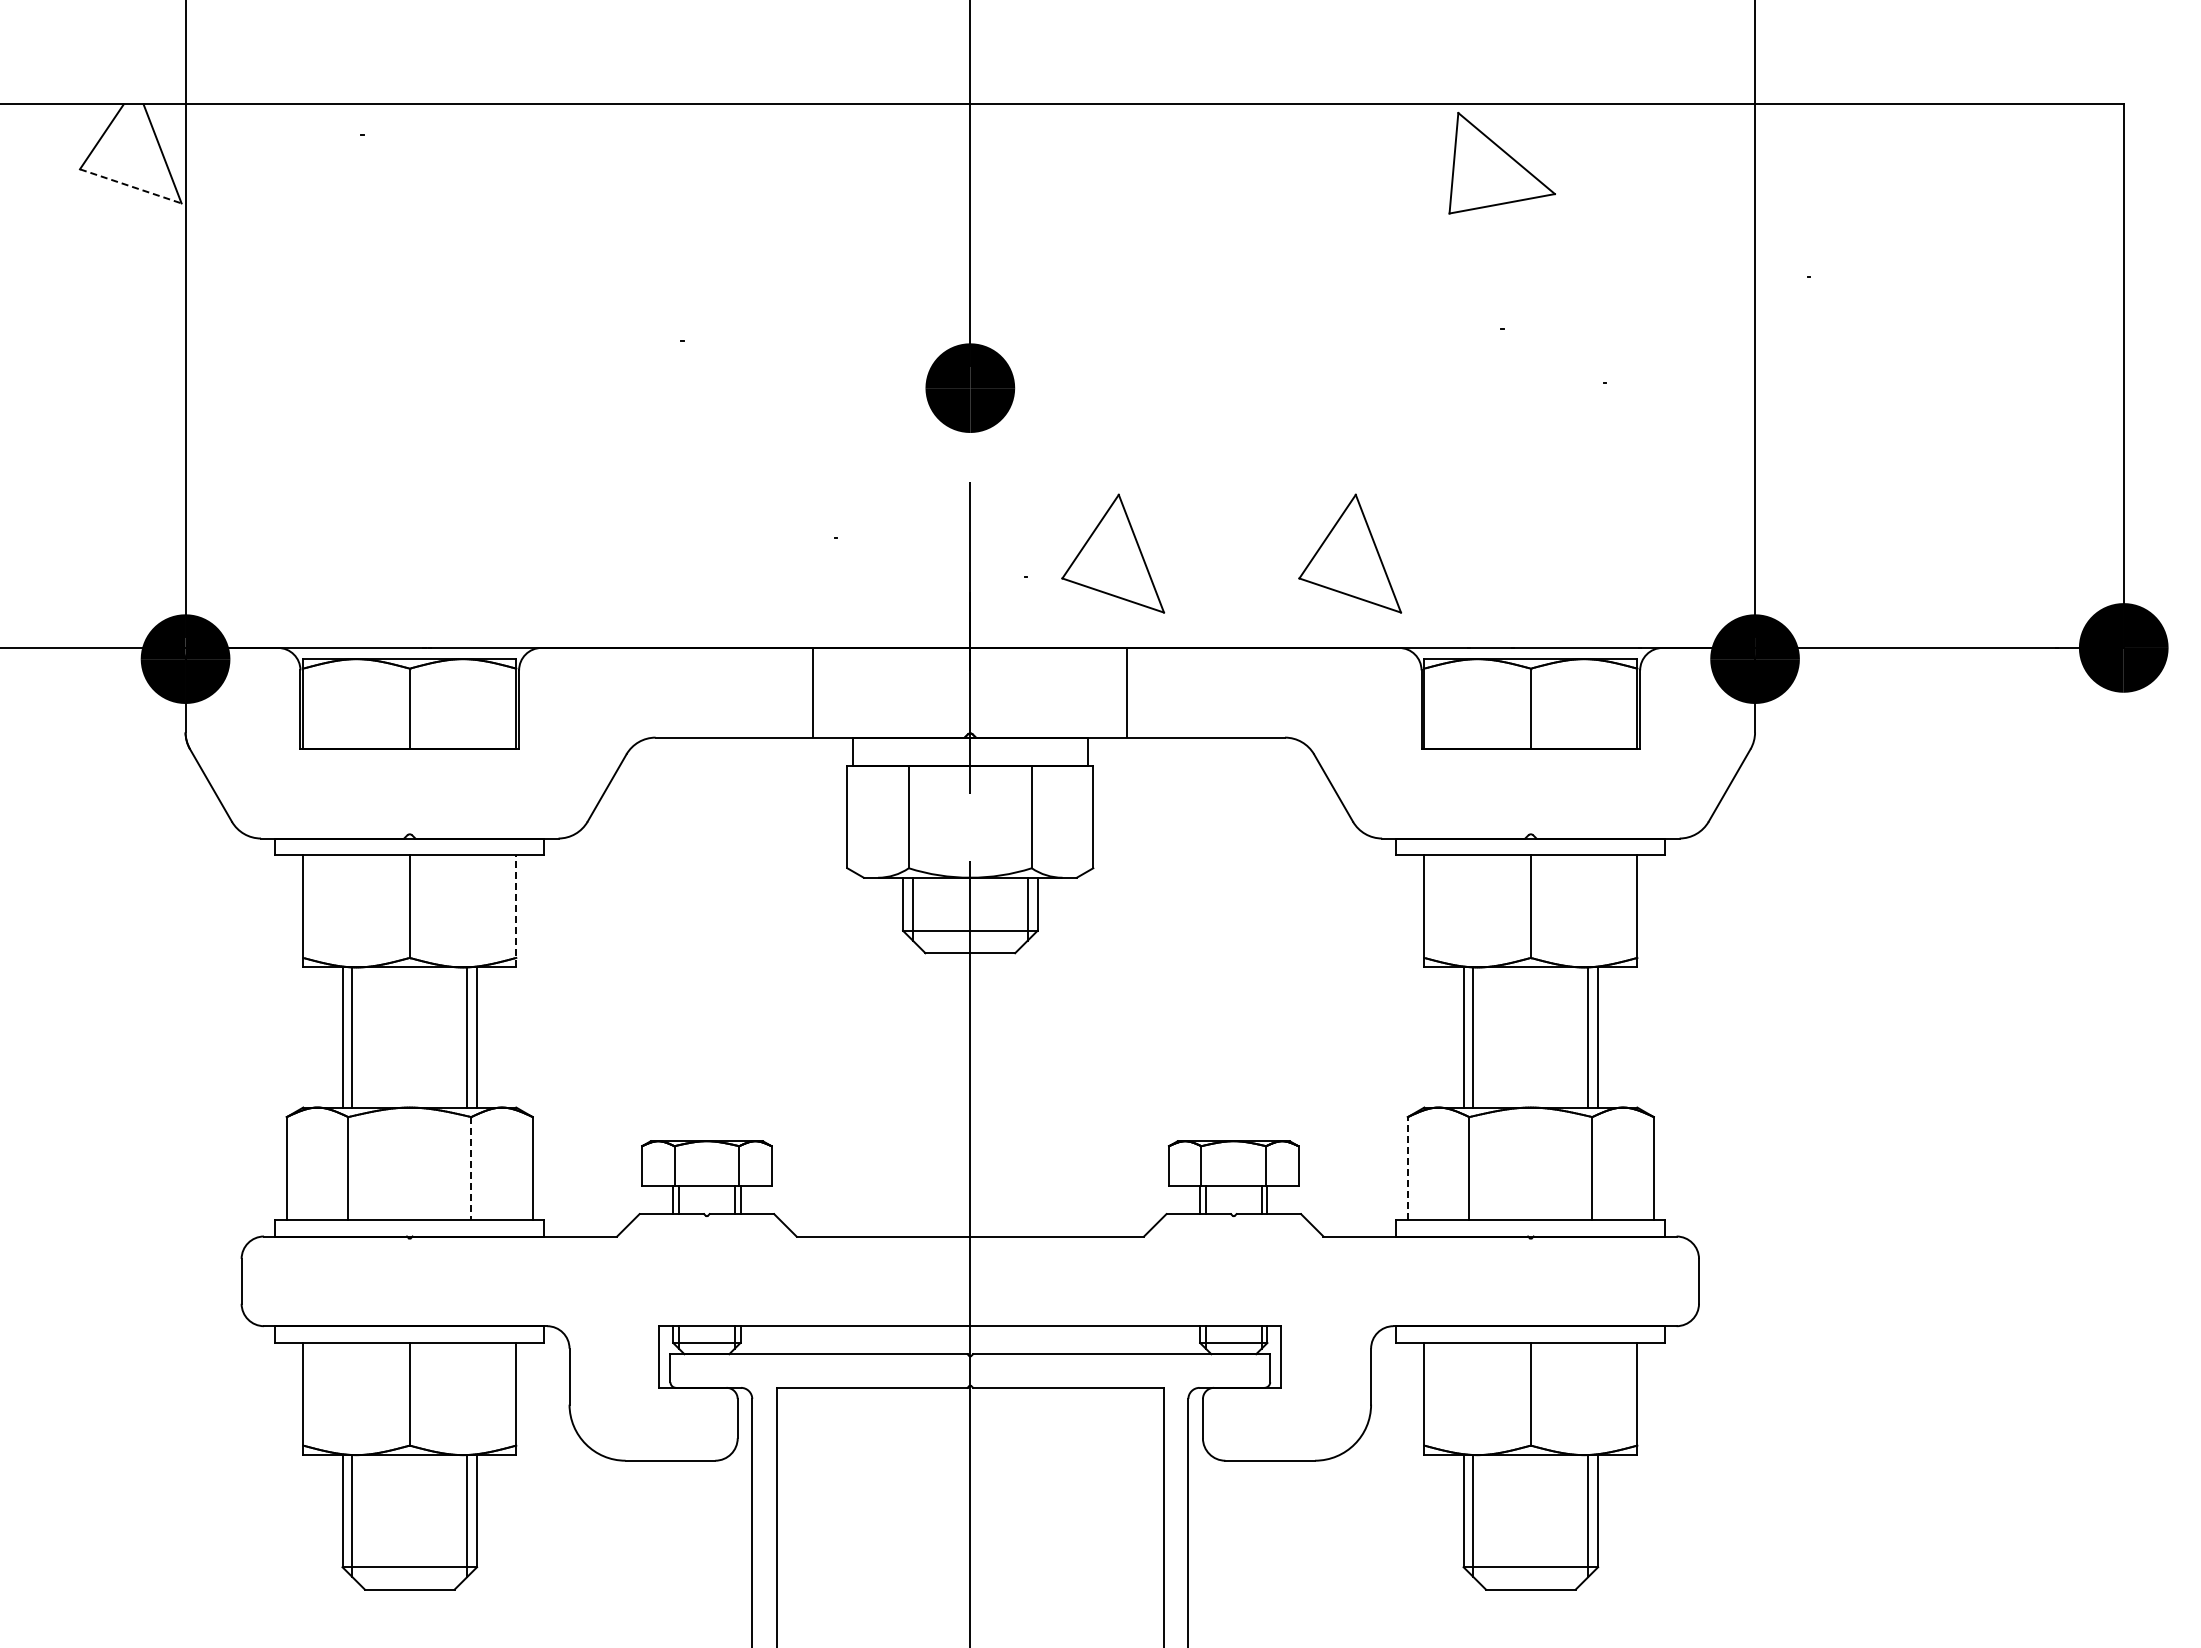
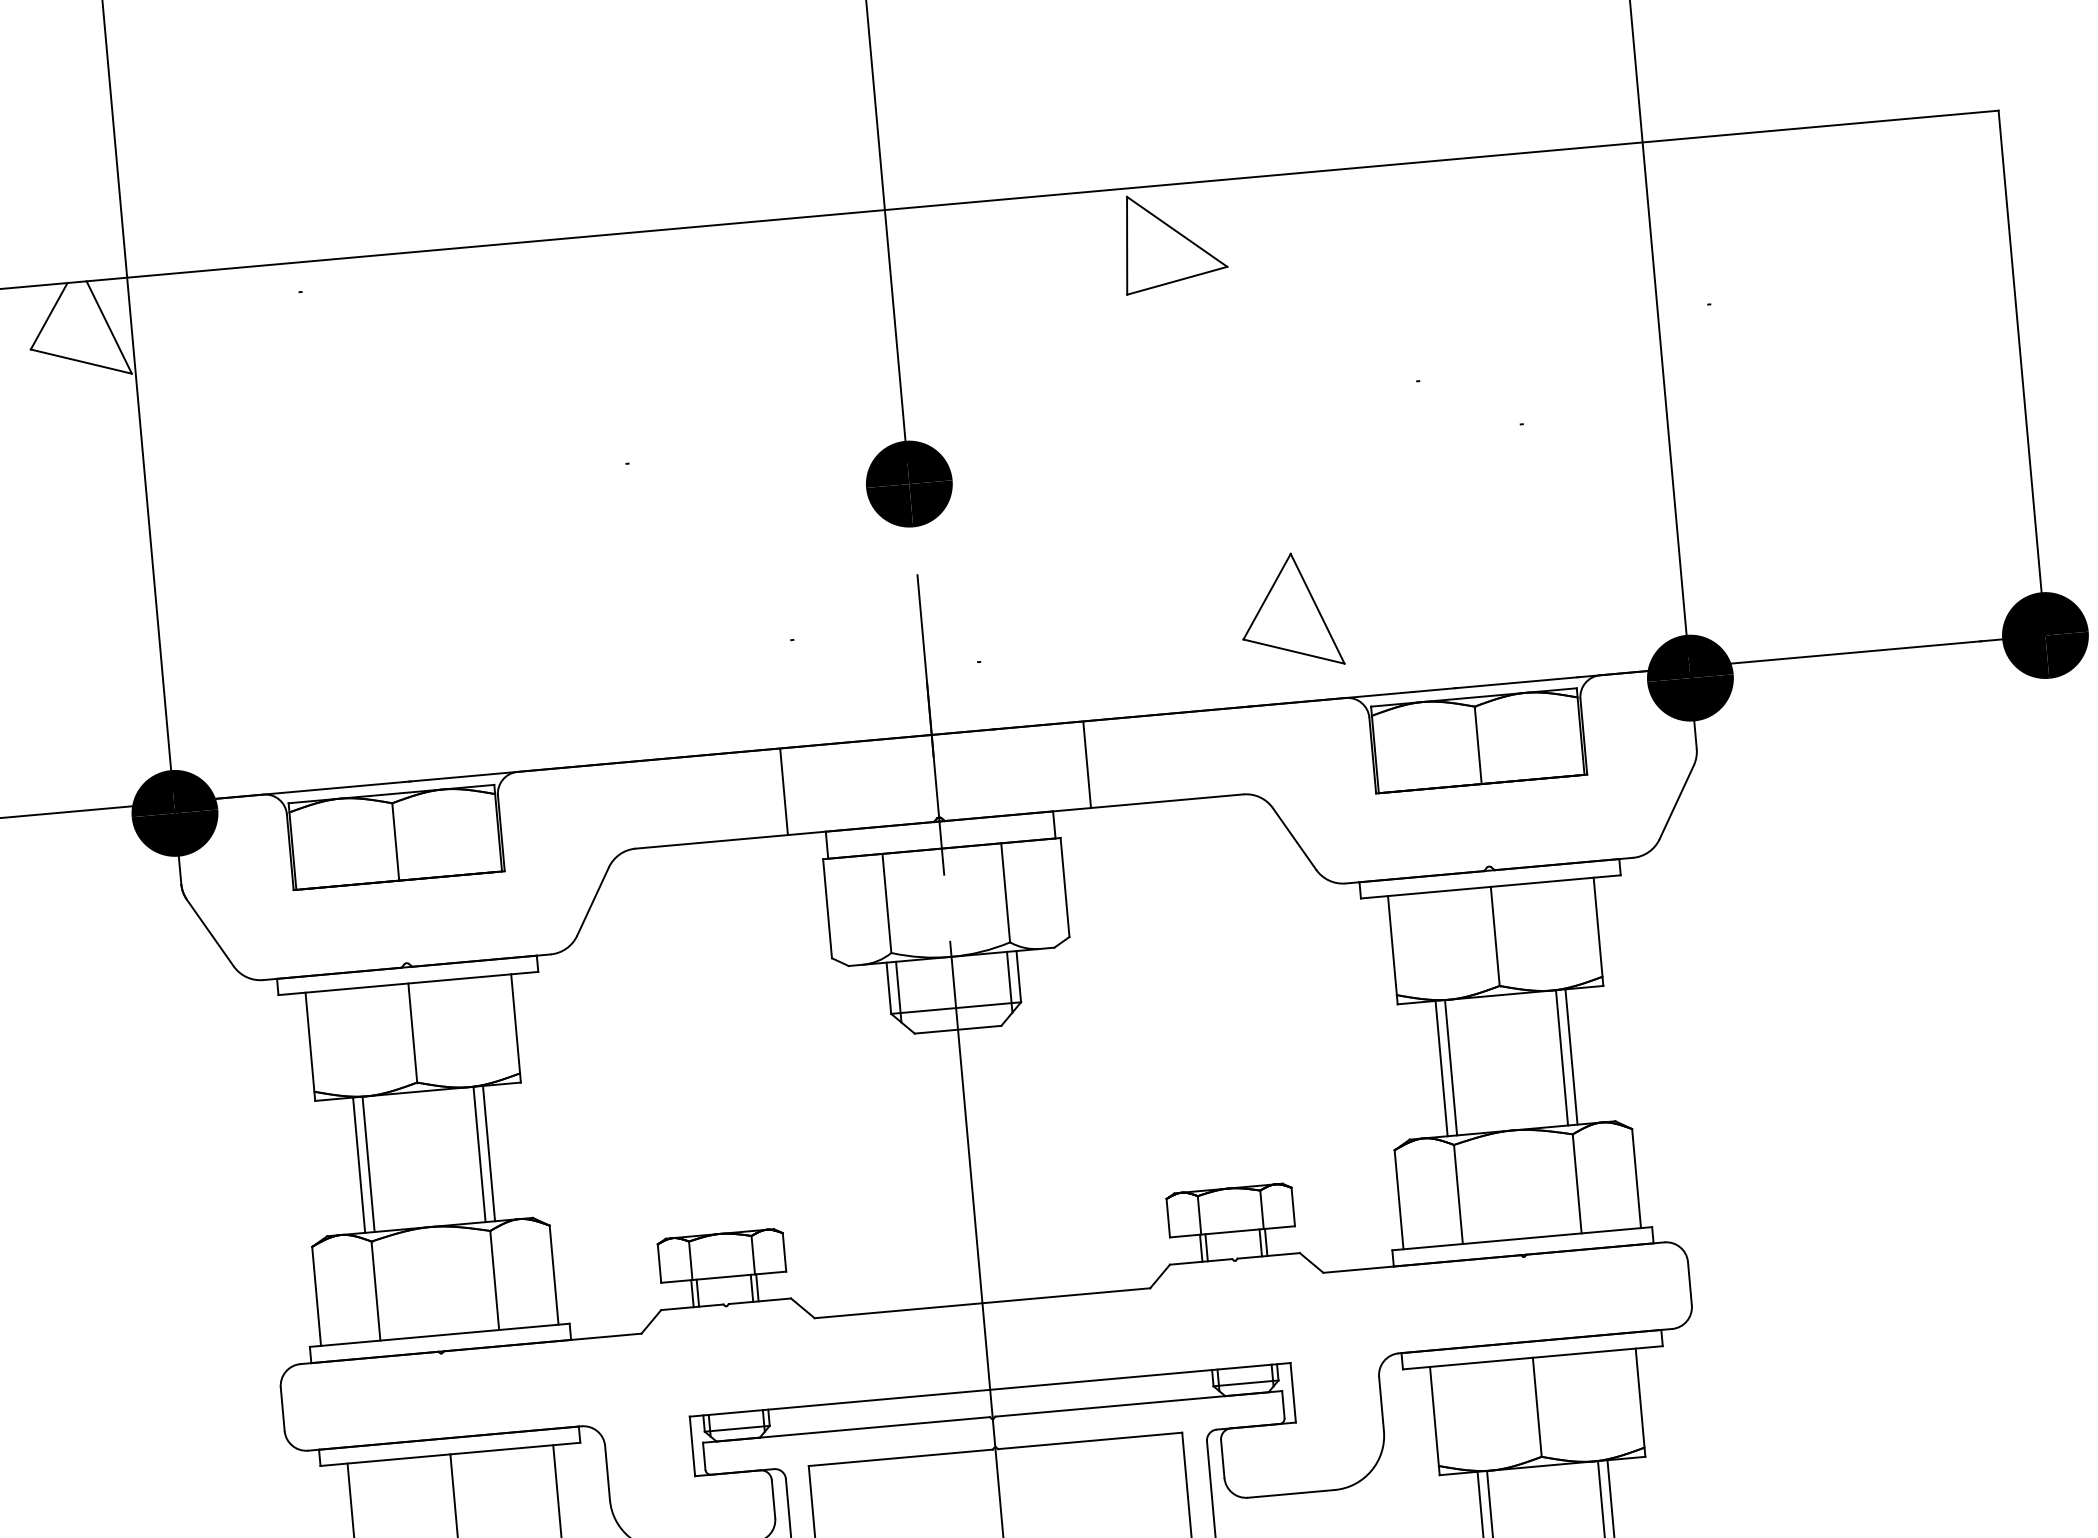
part: (1501, 163) -> (1173, 241), moved
line: (130, 186) -> (81, 361), dashed -> solid
part: (1113, 553) -> (1061, 631), removed
line: (516, 910) -> (516, 1027), dashed -> solid
line: (1407, 1167) -> (1398, 1198), dashed -> solid
line: (471, 1168) -> (494, 1280), dashed -> solid

